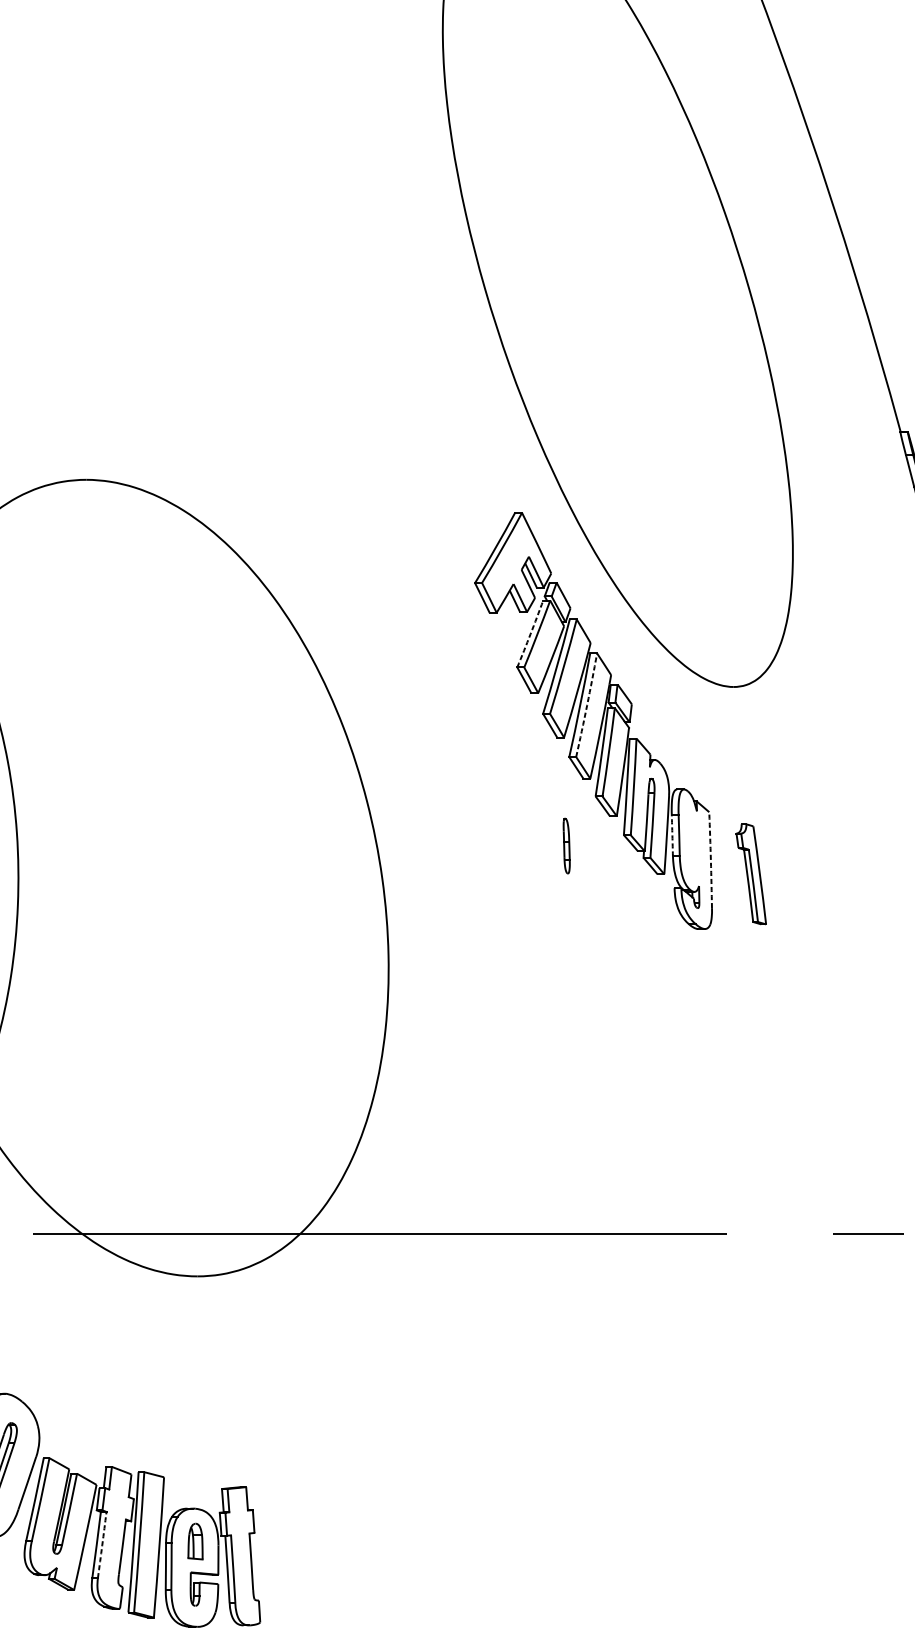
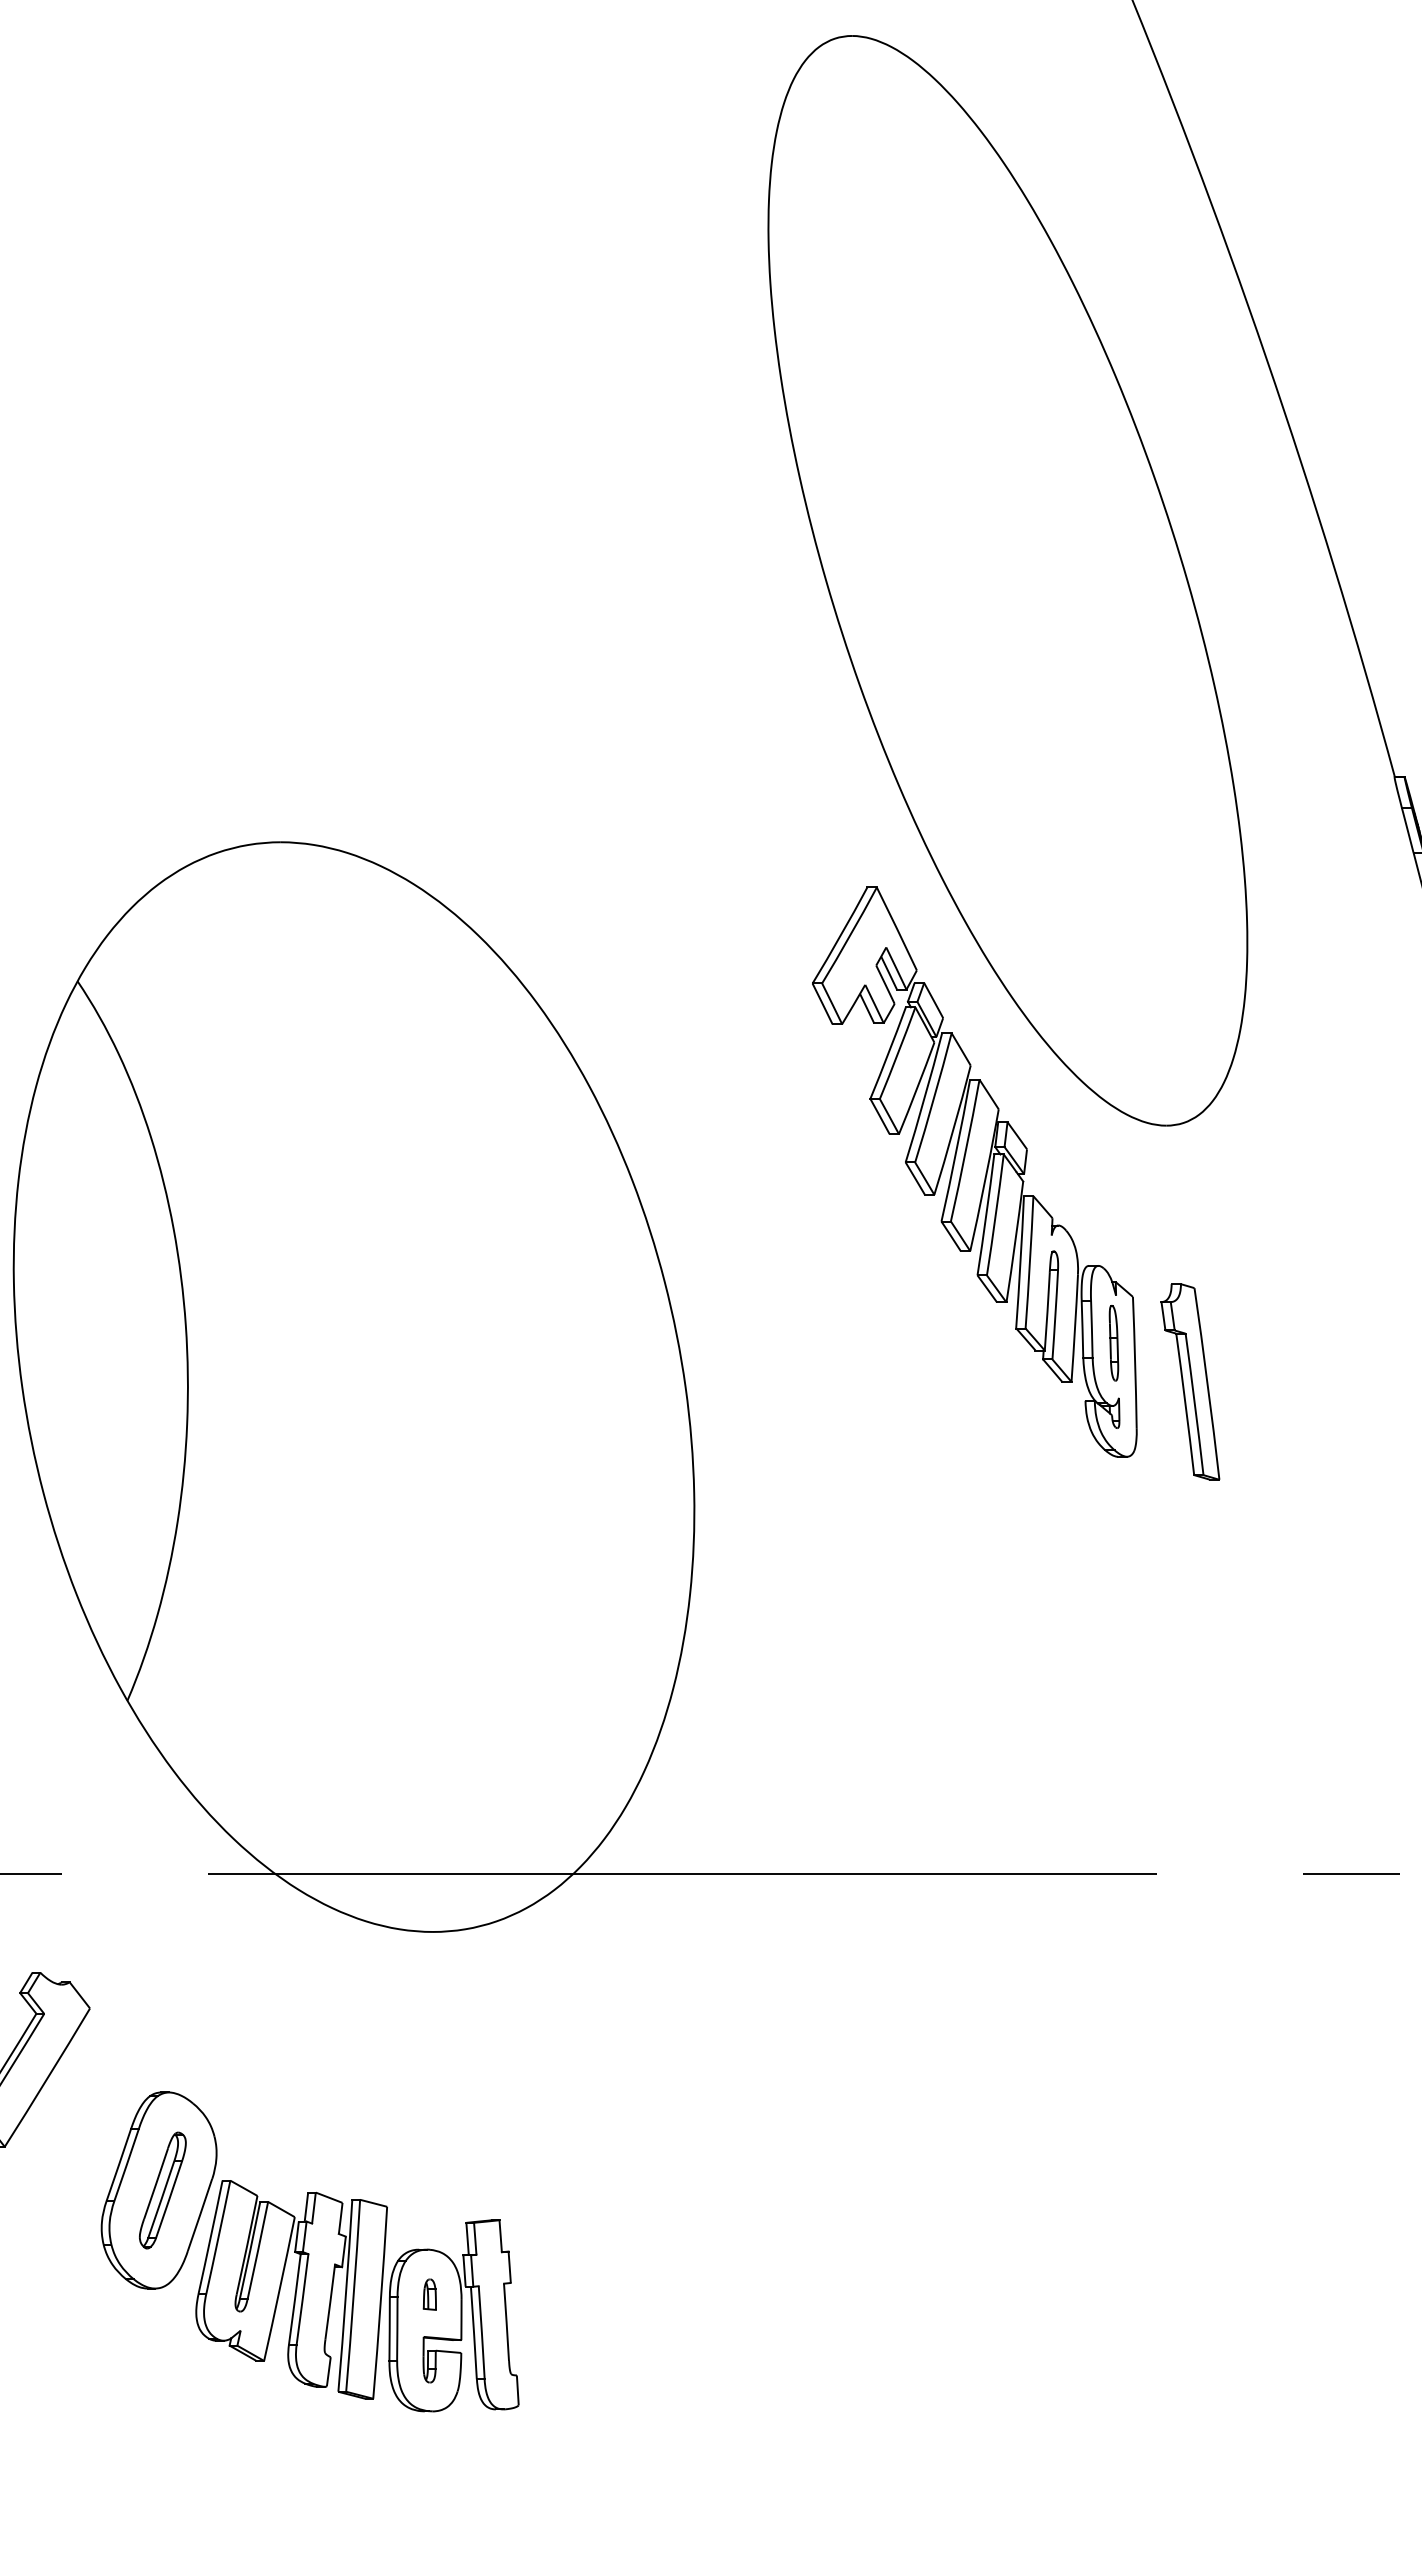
arc: (530, 634) -> (888, 1053), dashed -> solid
arc: (586, 705) -> (965, 1150), dashed -> solid
arc: (672, 836) -> (1082, 1329), dashed -> solid
part: (566, 846) -> (1113, 1343), moved
arc: (711, 860) -> (1135, 1362), dashed -> solid
part: (751, 874) -> (1190, 1381), size x1.43
part: (195, 1541) -> (429, 2294), size x0.62
arc: (102, 1545) -> (302, 2299), dashed -> solid

